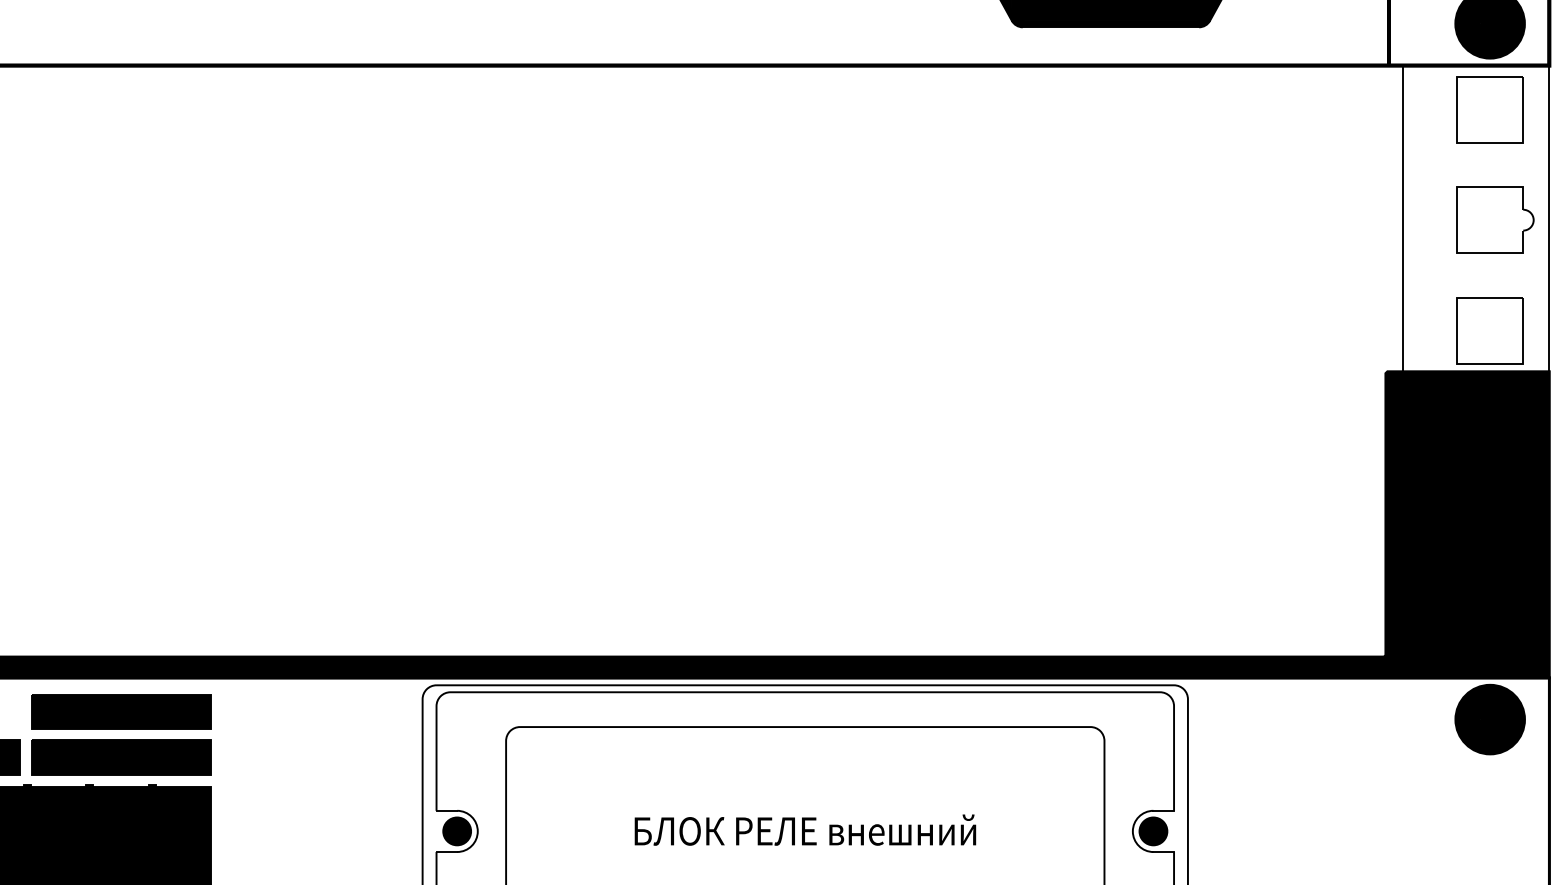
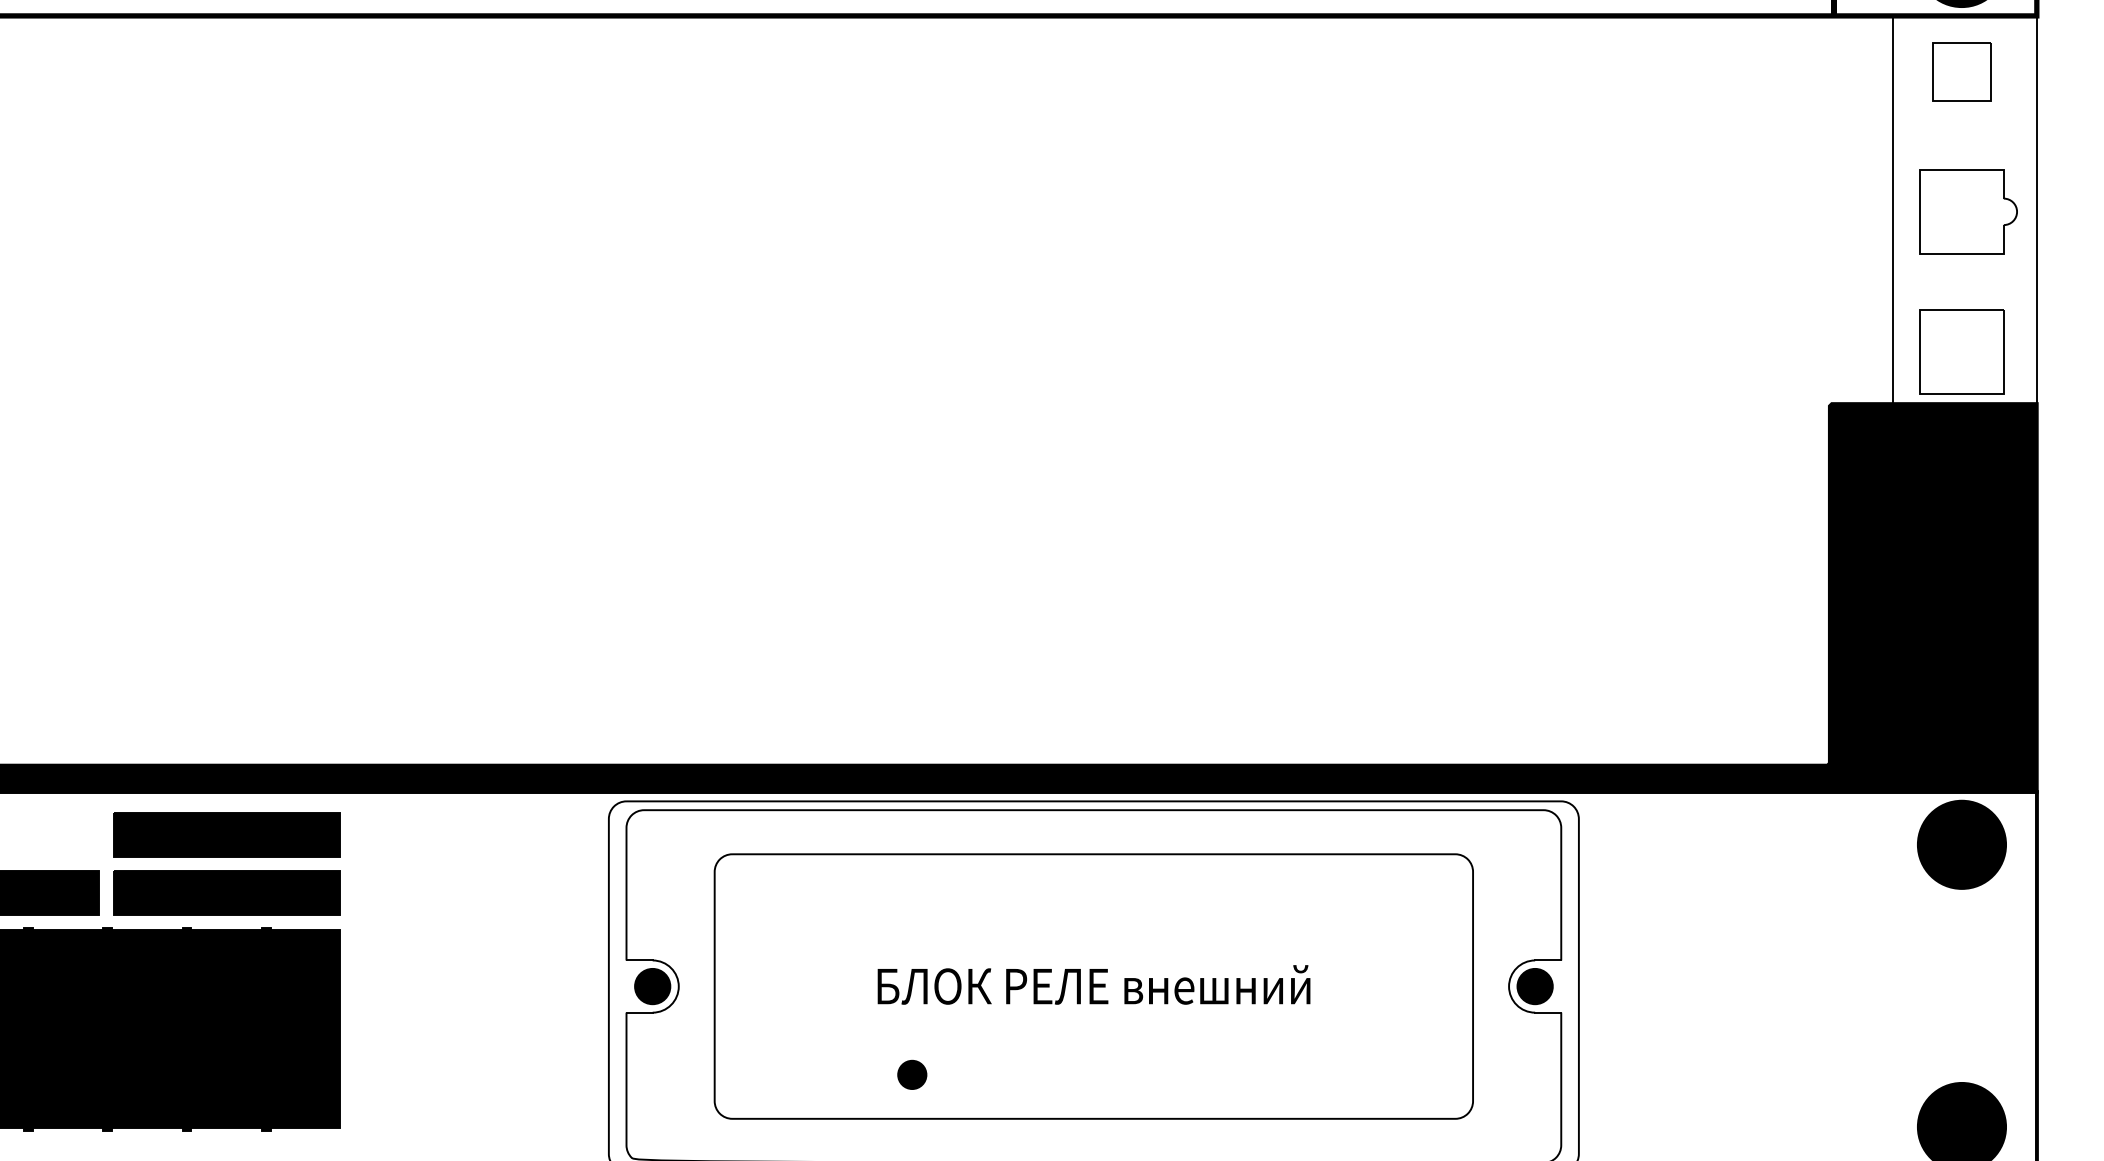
part: (1489, 109) -> (1961, 71), size x0.7
line: (1403, 218) -> (1892, 209), moved

